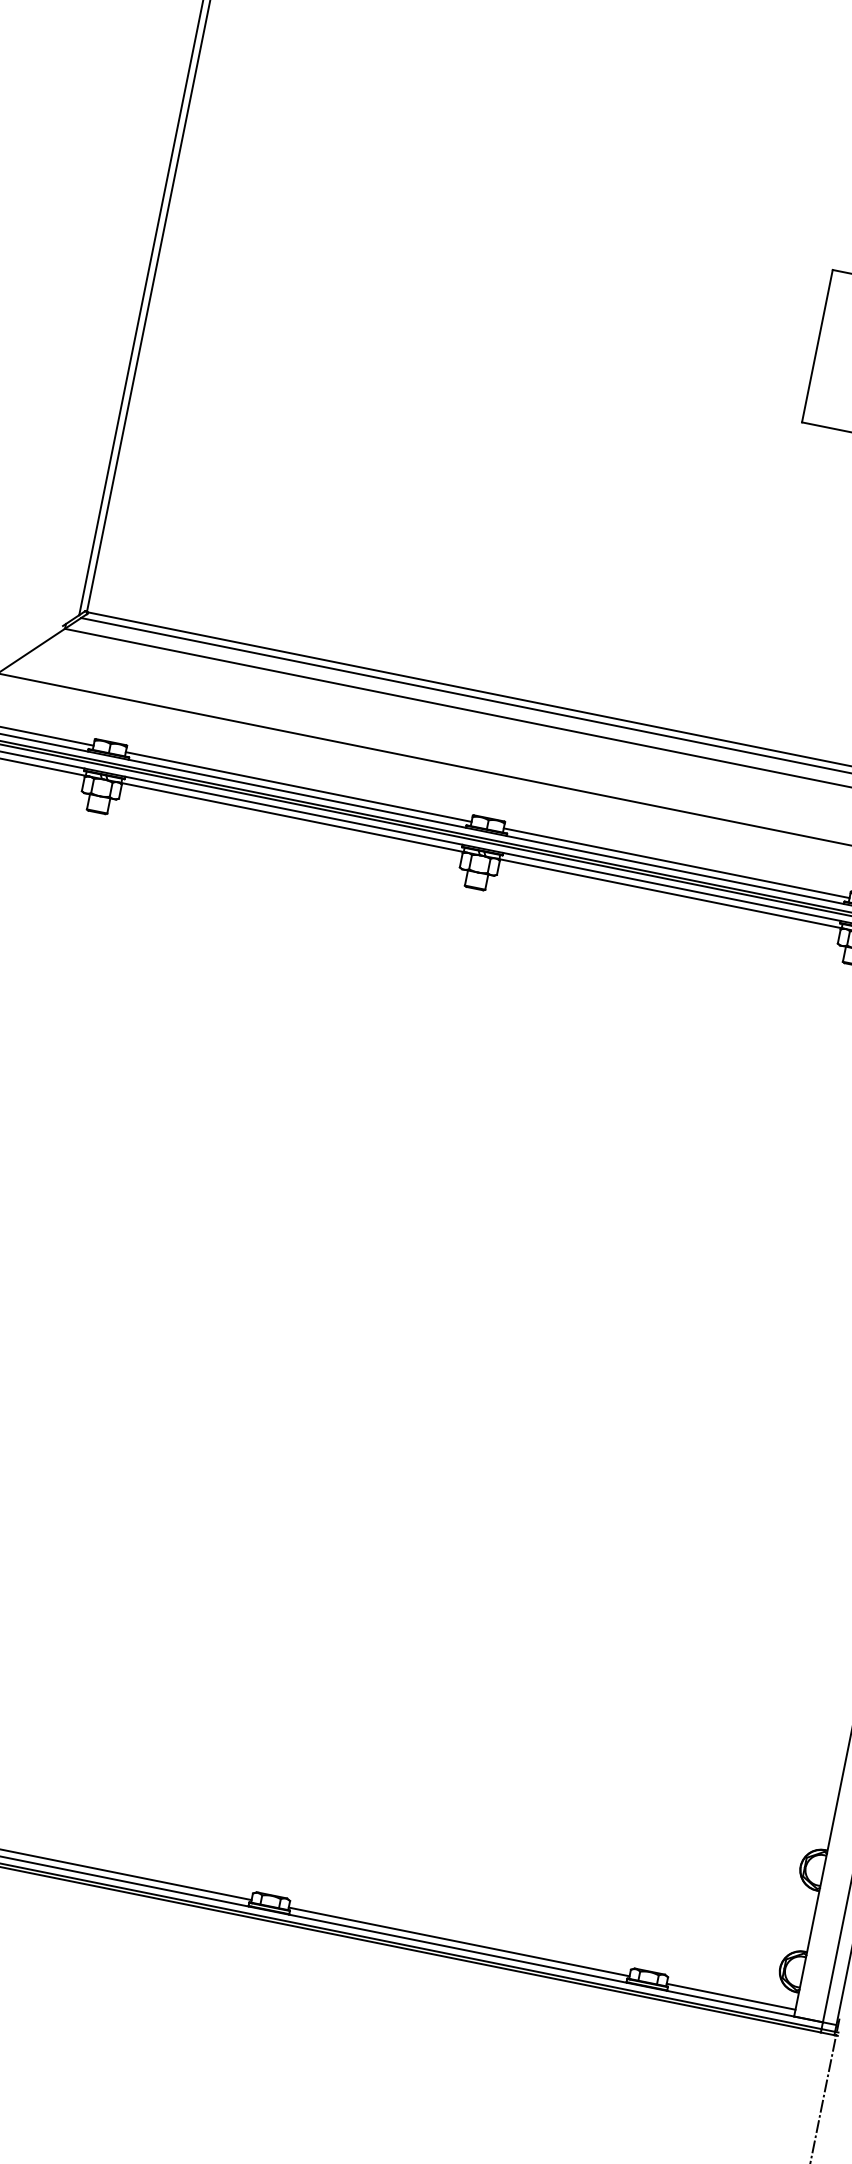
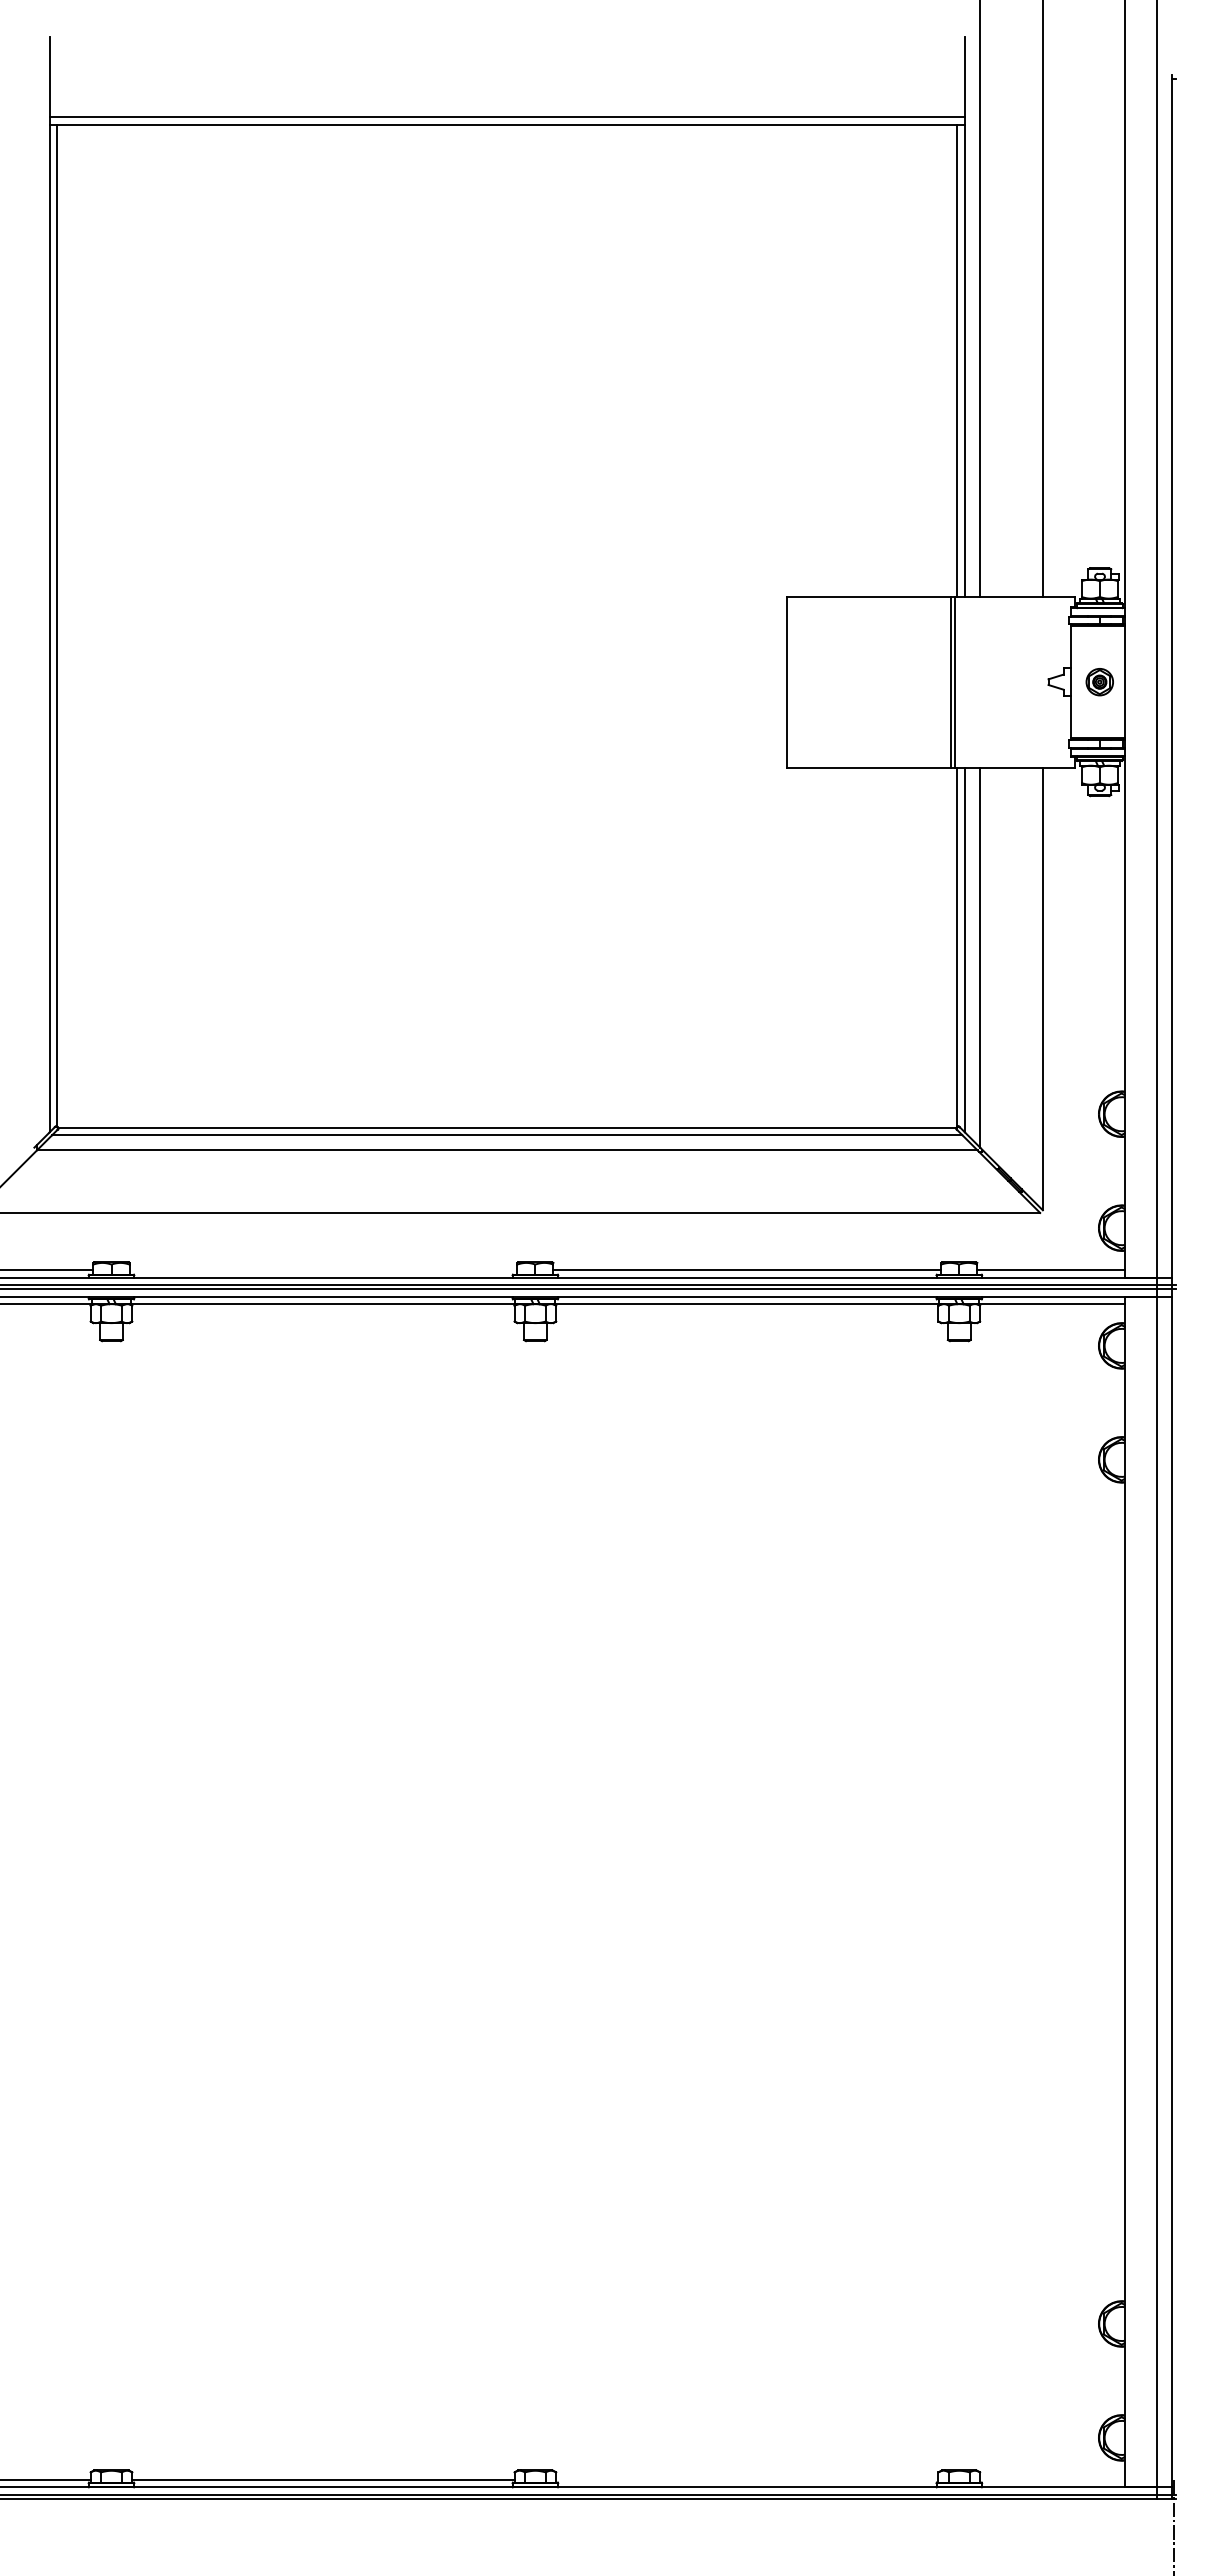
line: (298, 786) -> (323, 1269), removed
line: (459, 1941) -> (747, 2479), removed
line: (731, 1996) -> (1052, 2479), removed

